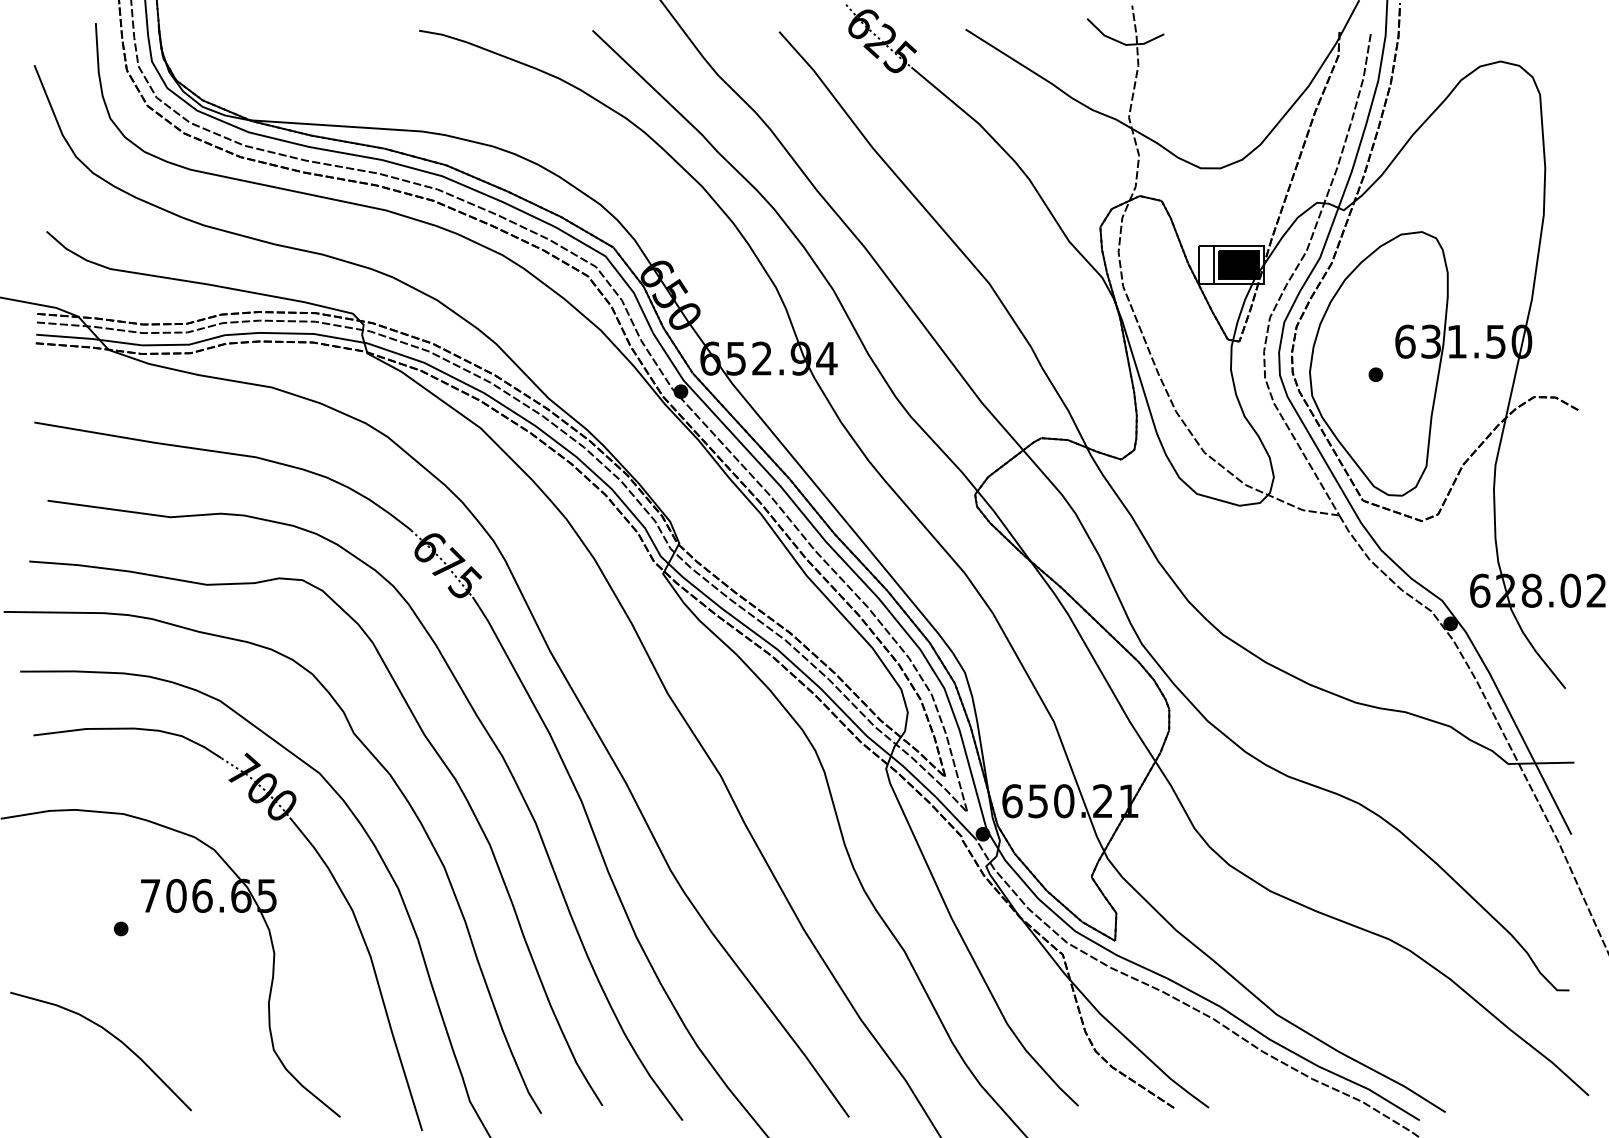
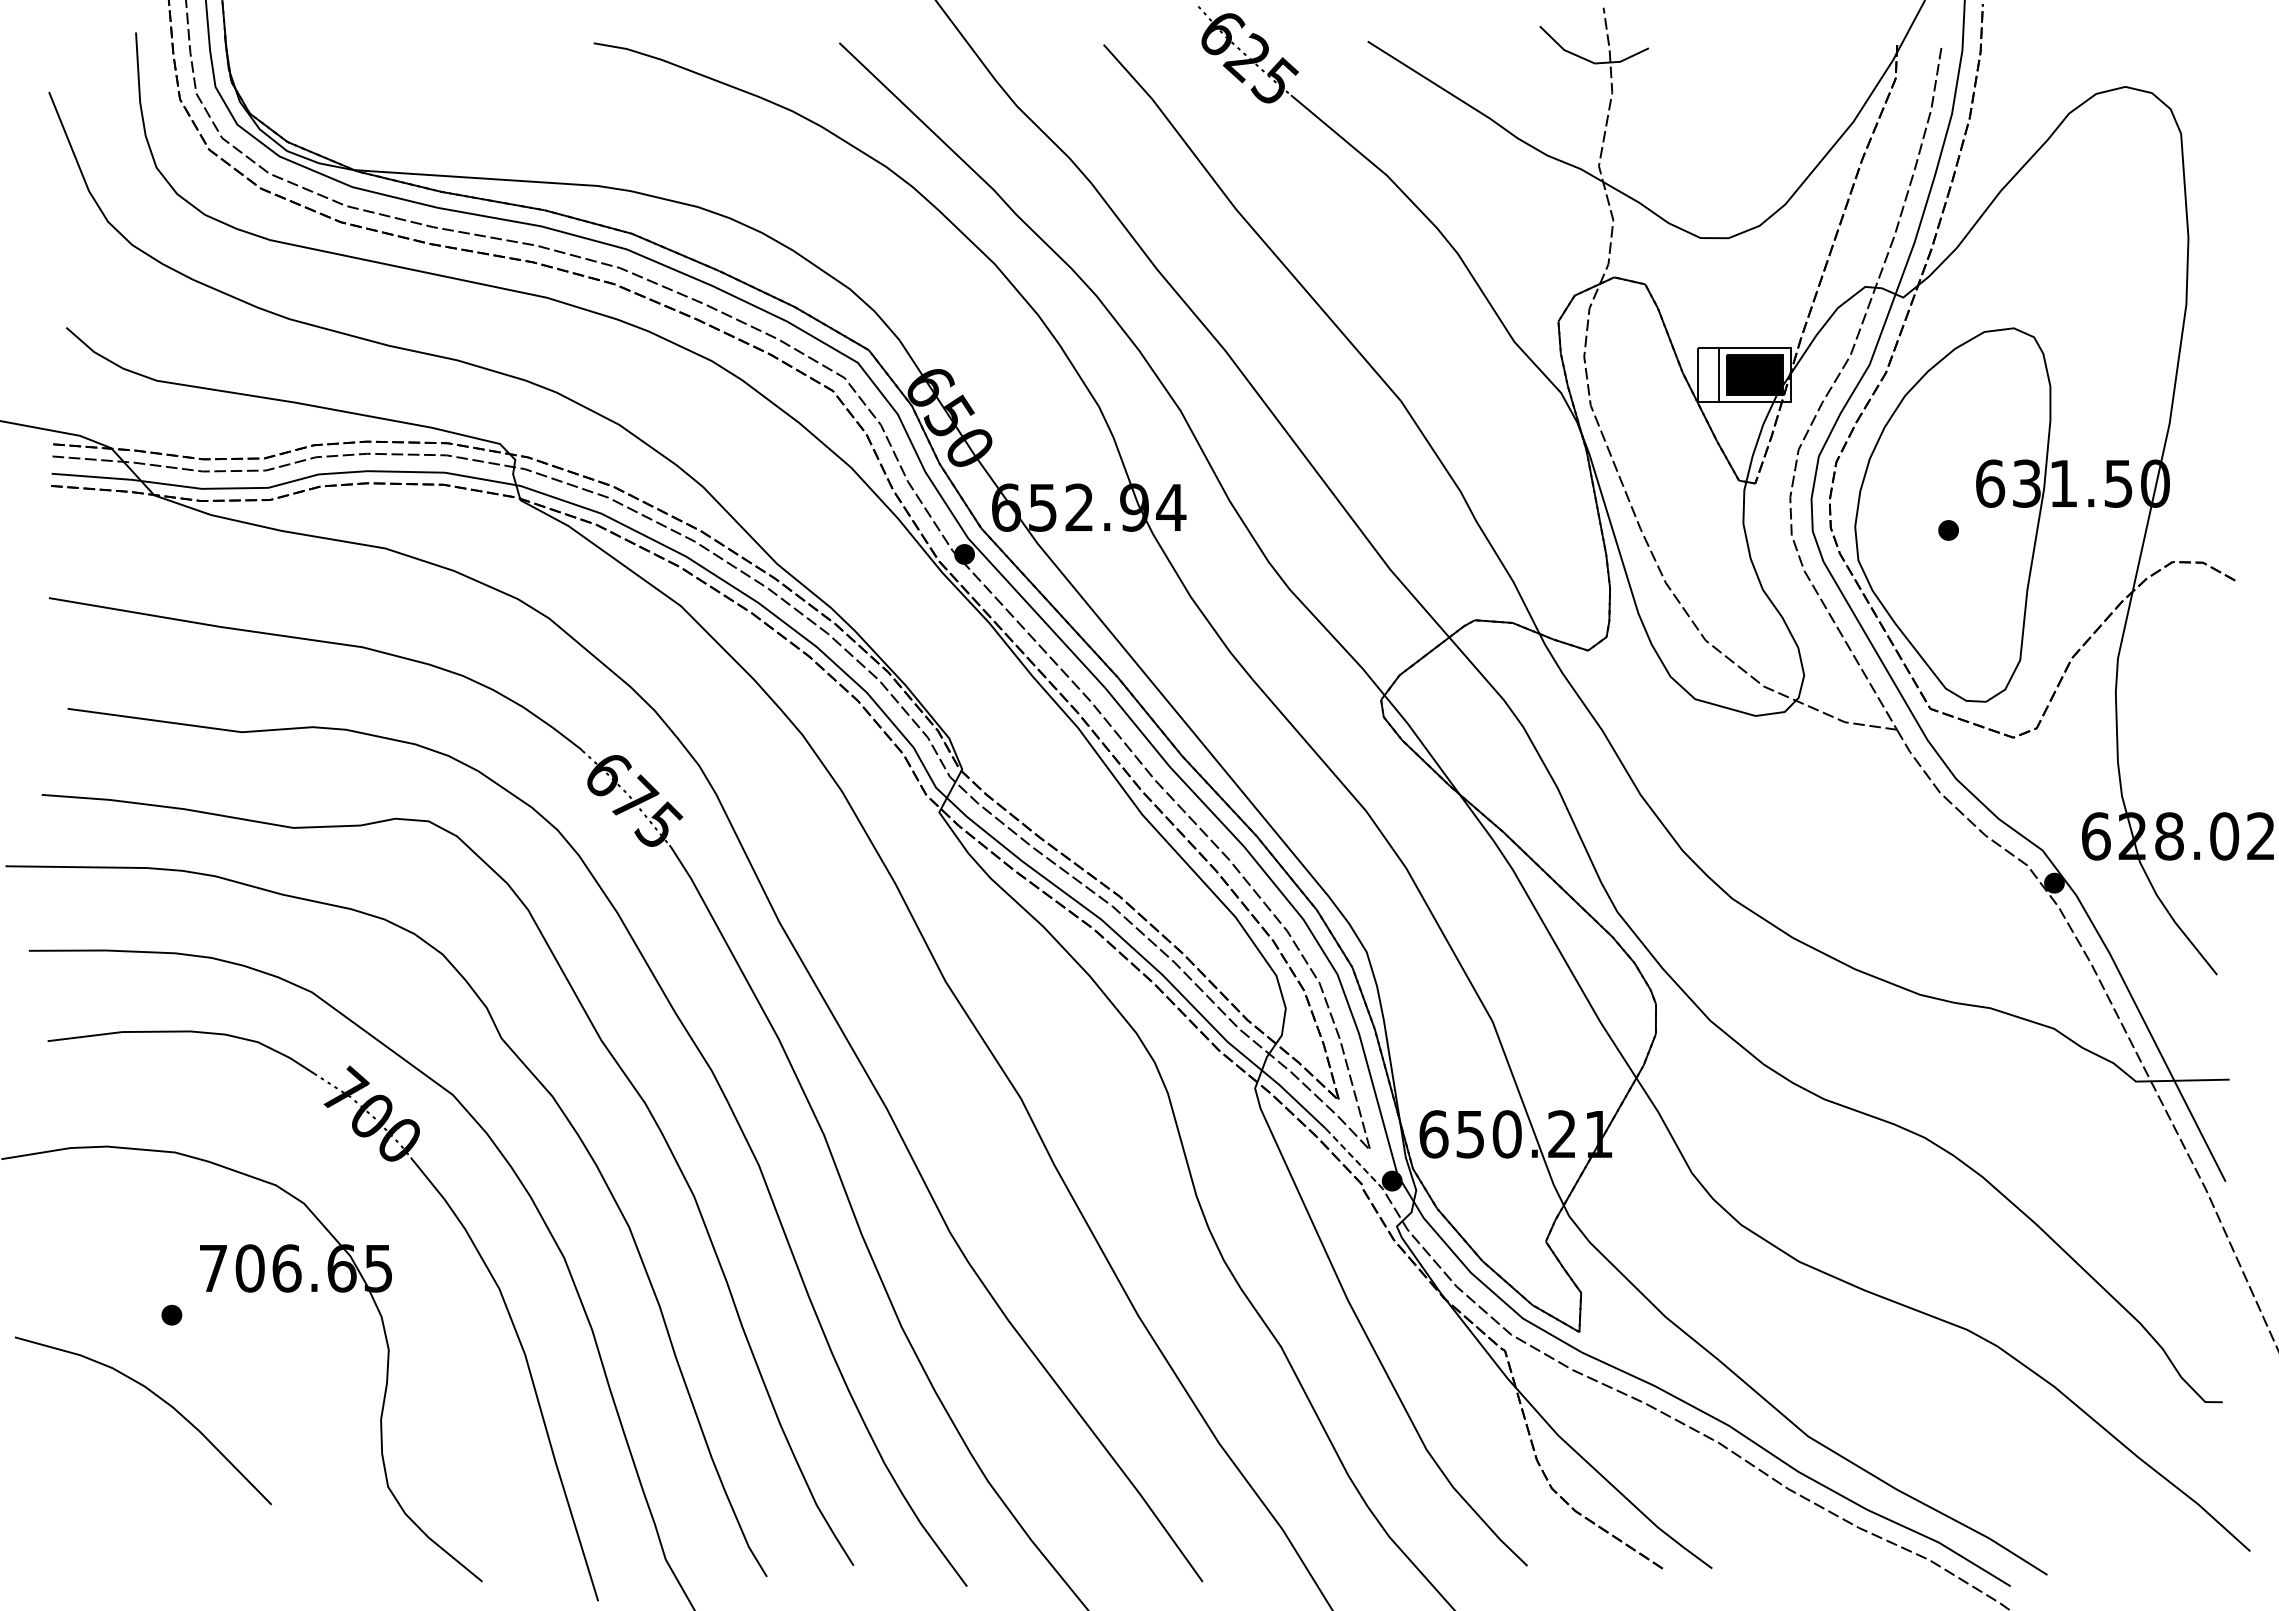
line: (956, 818) -> (1354, 1158), solid -> dashed
curve: (113, 1037) -> (161, 1400), moved

